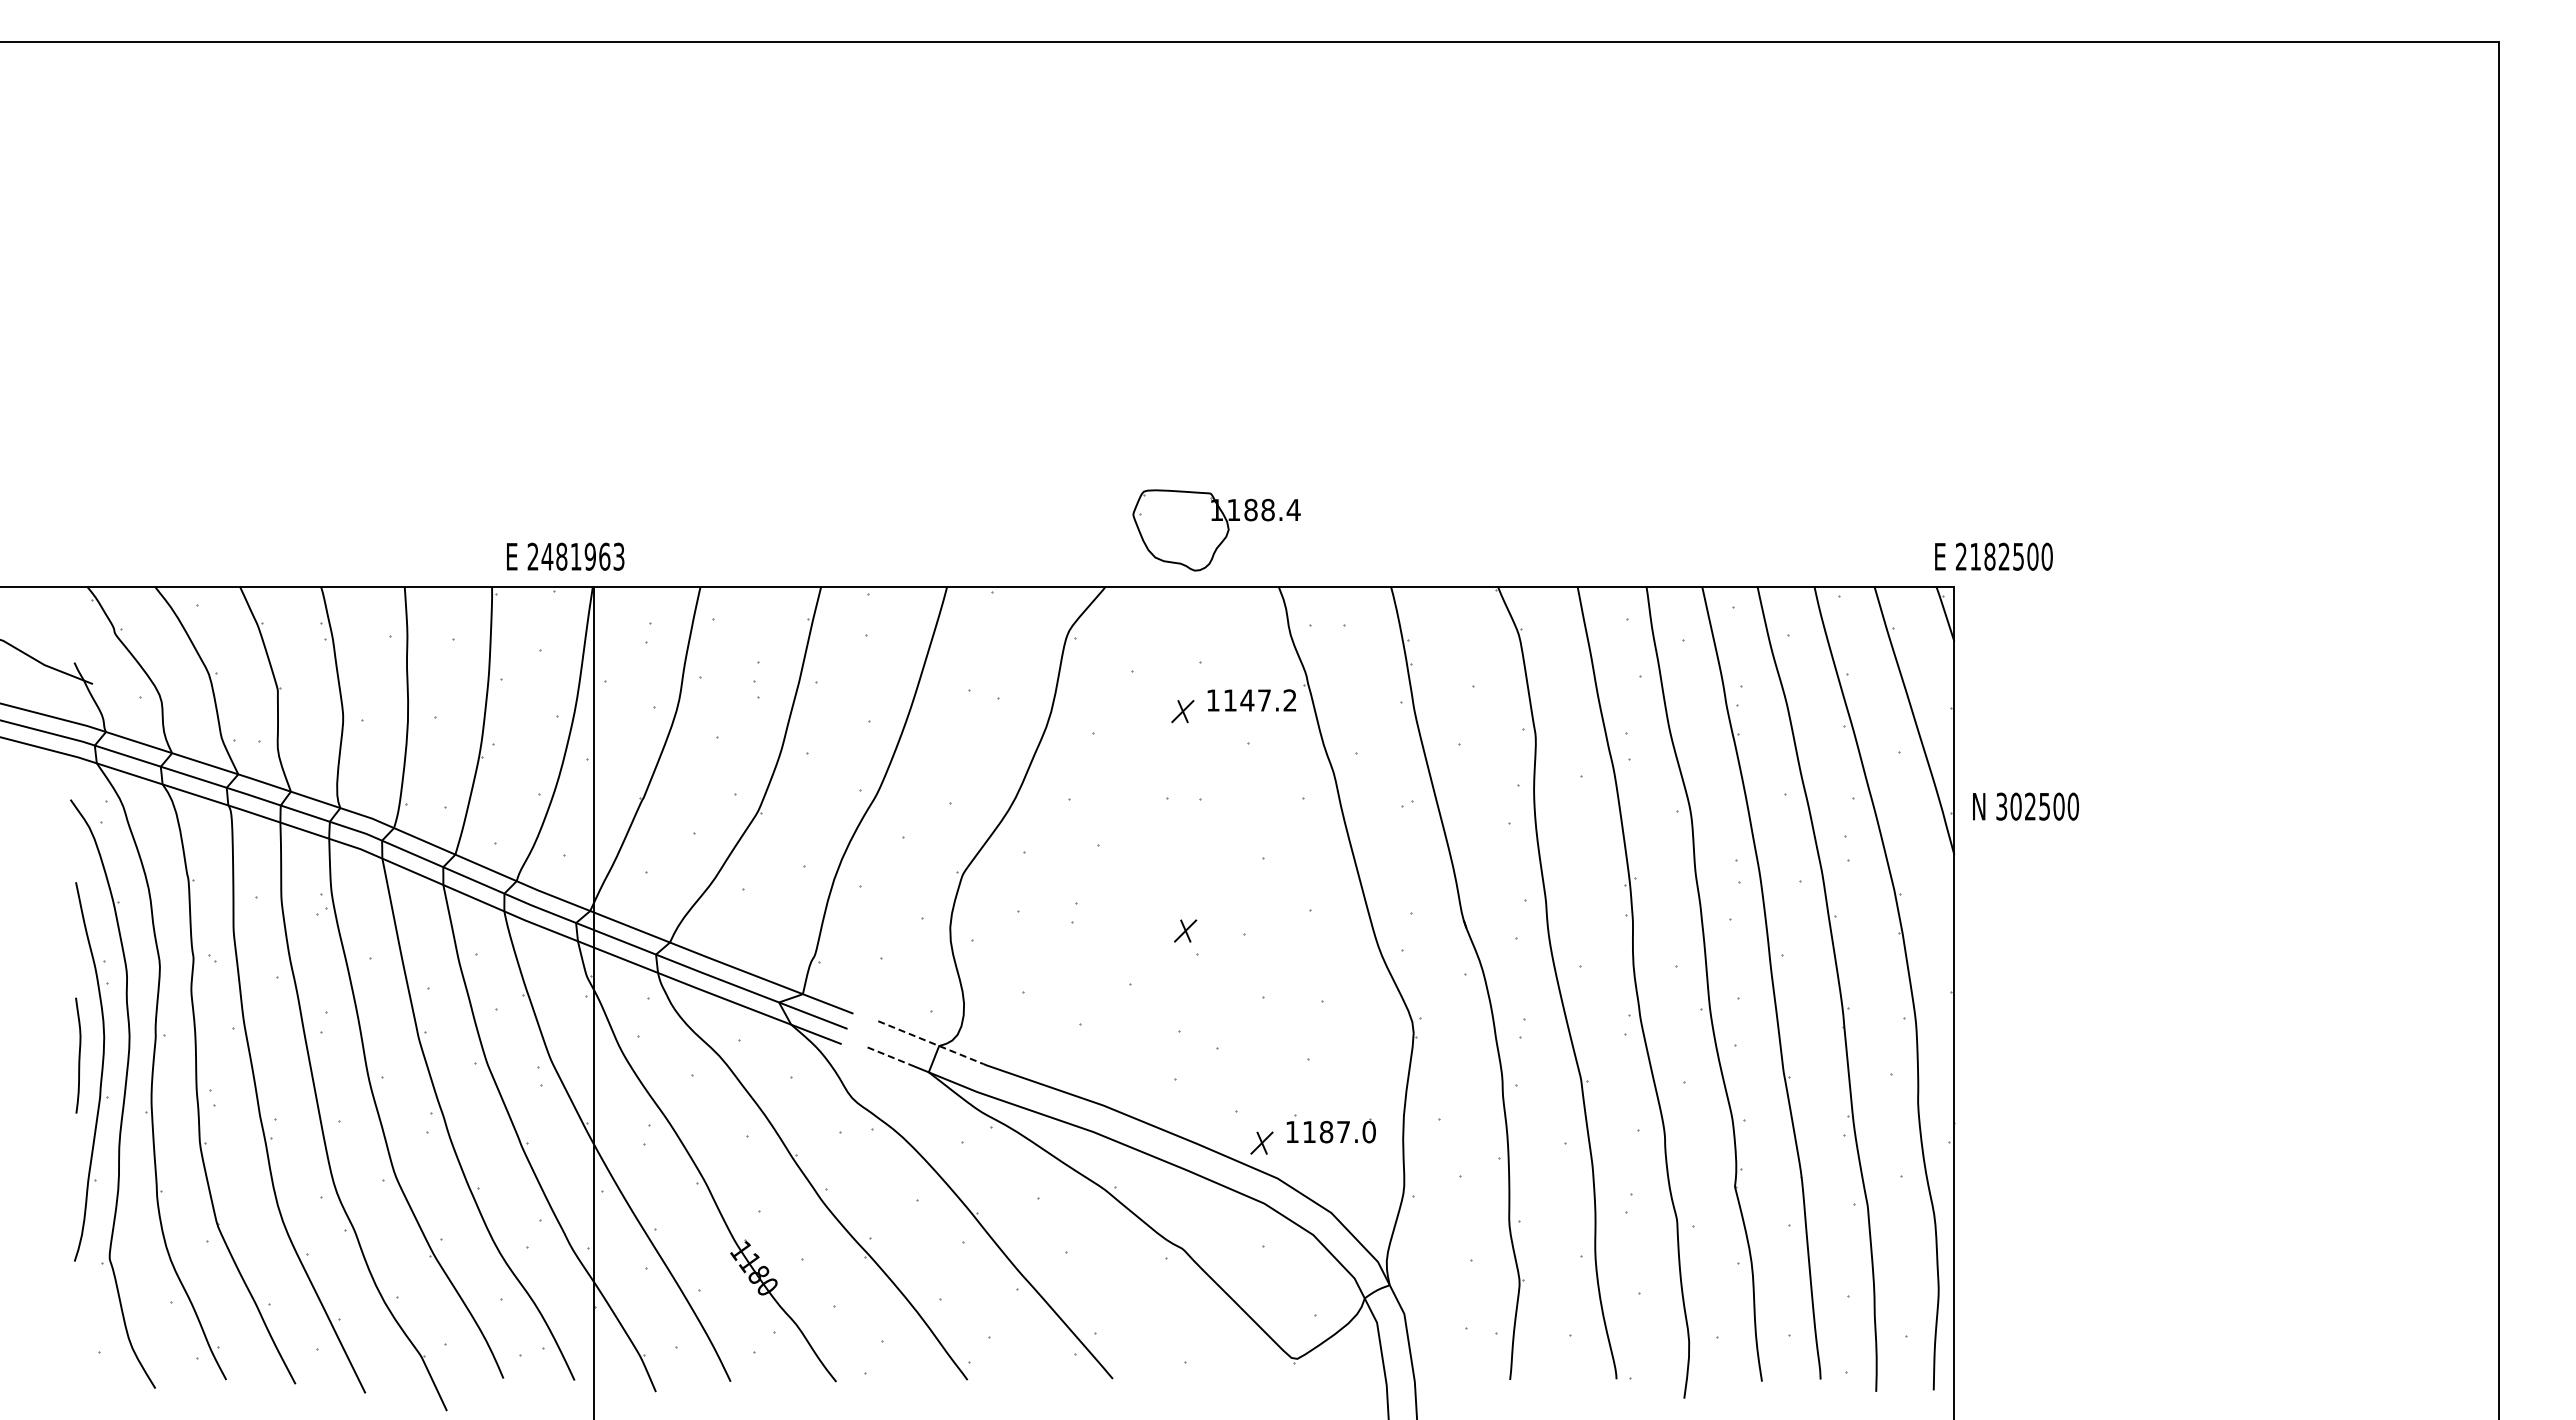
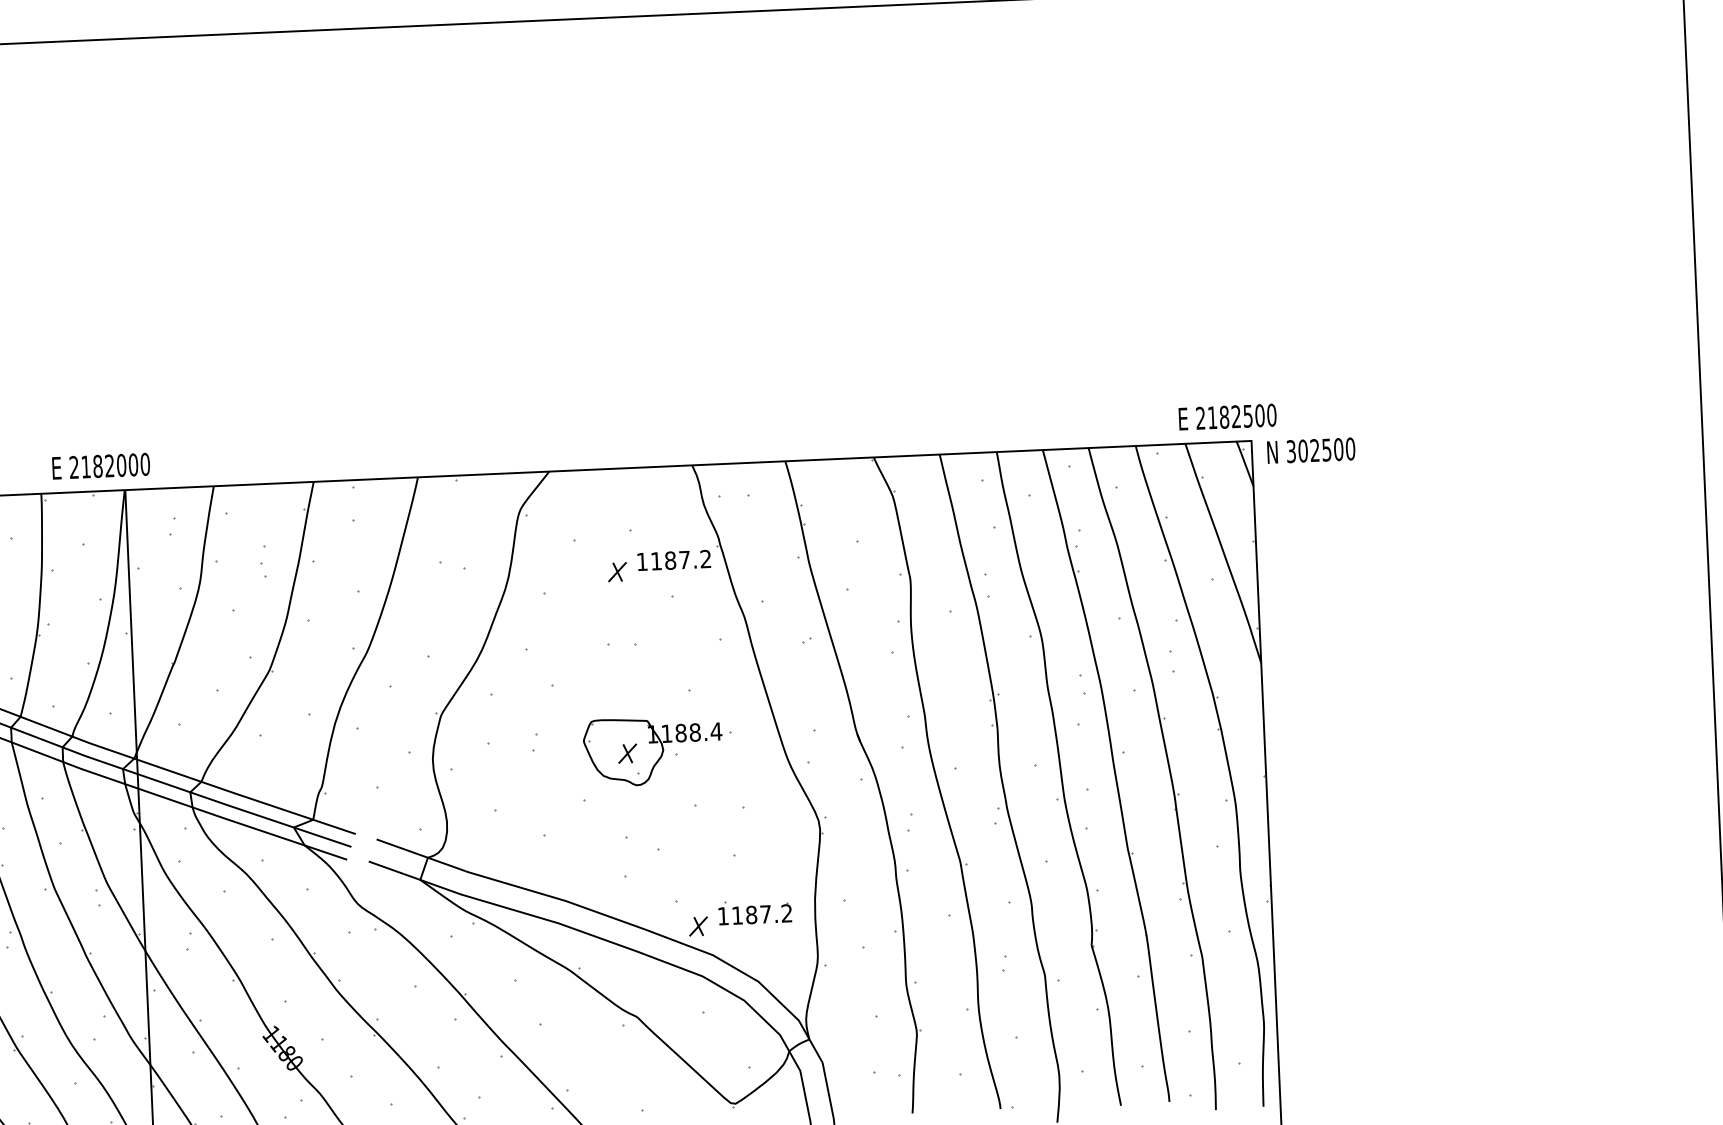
part: (1216, 530) -> (653, 751), moved
text: (582, 556) -> (115, 465), 2481963 -> 2182000
text: (1993, 556) -> (1227, 416), moved
text: (1247, 700) -> (670, 560), 1147.2 -> 1187.2
text: (2025, 806) -> (1310, 450), moved
line: (930, 1042) -> (420, 855), dashed -> solid
line: (888, 1055) -> (386, 867), dashed -> solid
text: (1368, 1132) -> (786, 913), 1187.0 -> 1187.2

